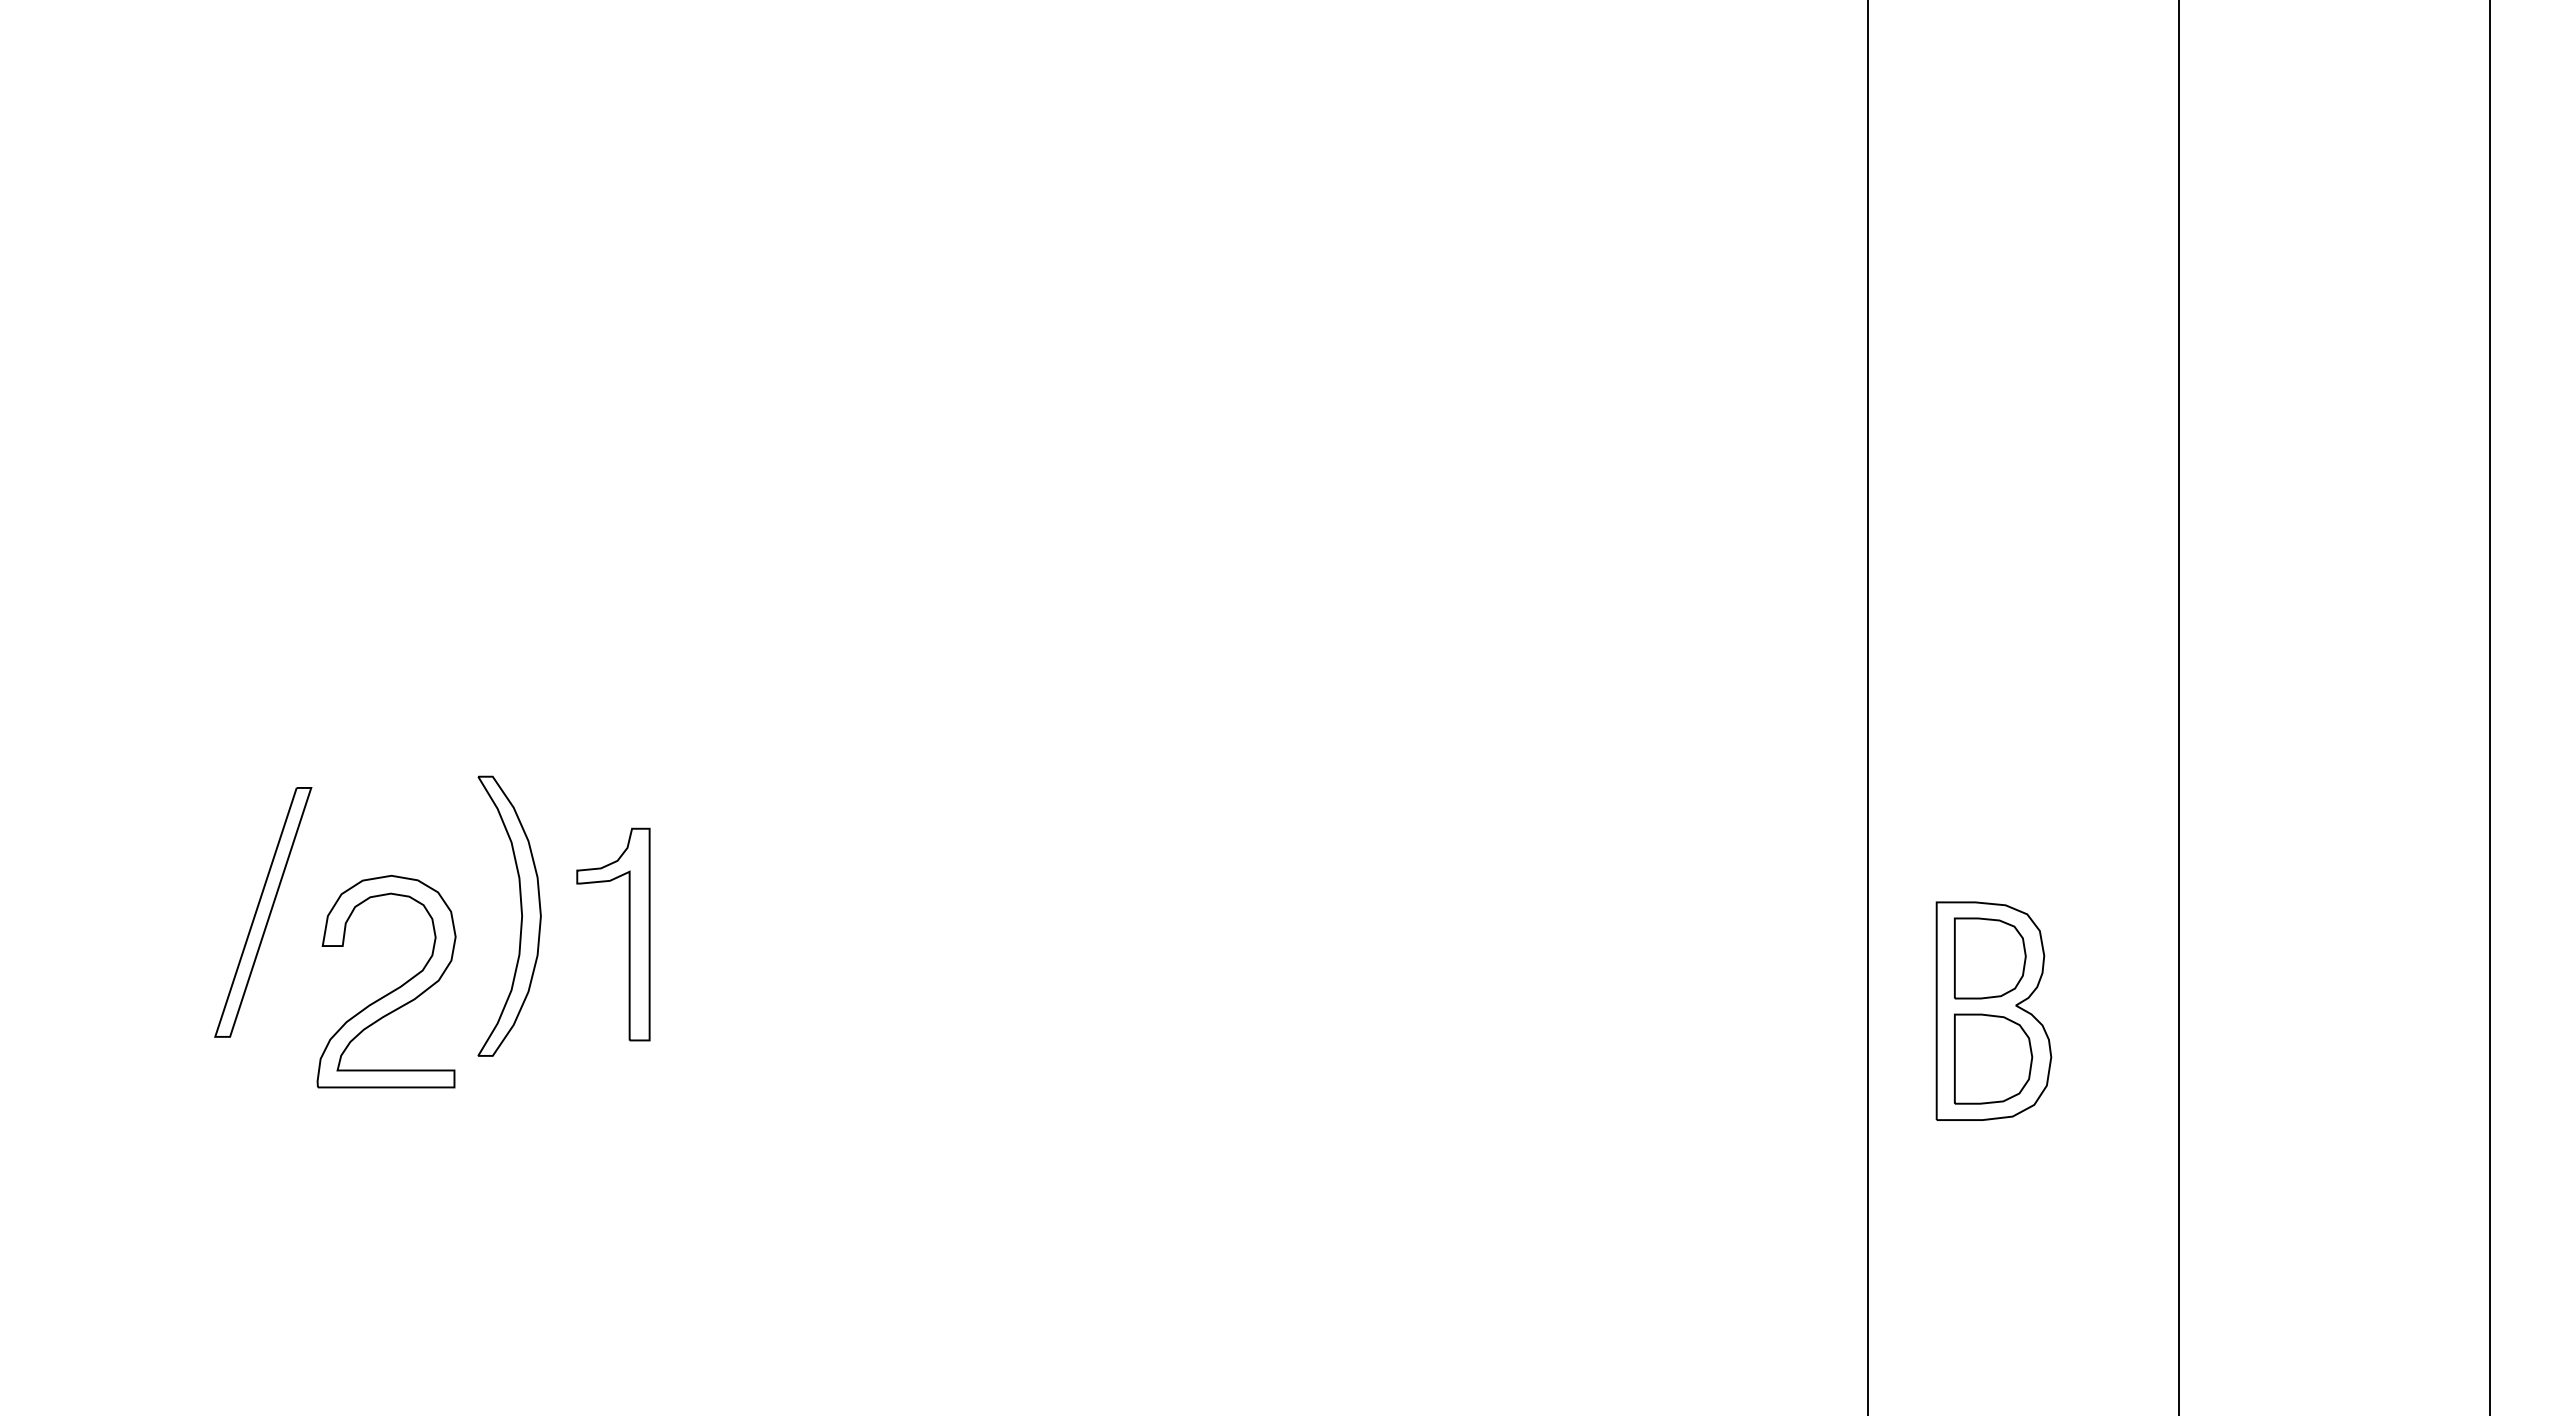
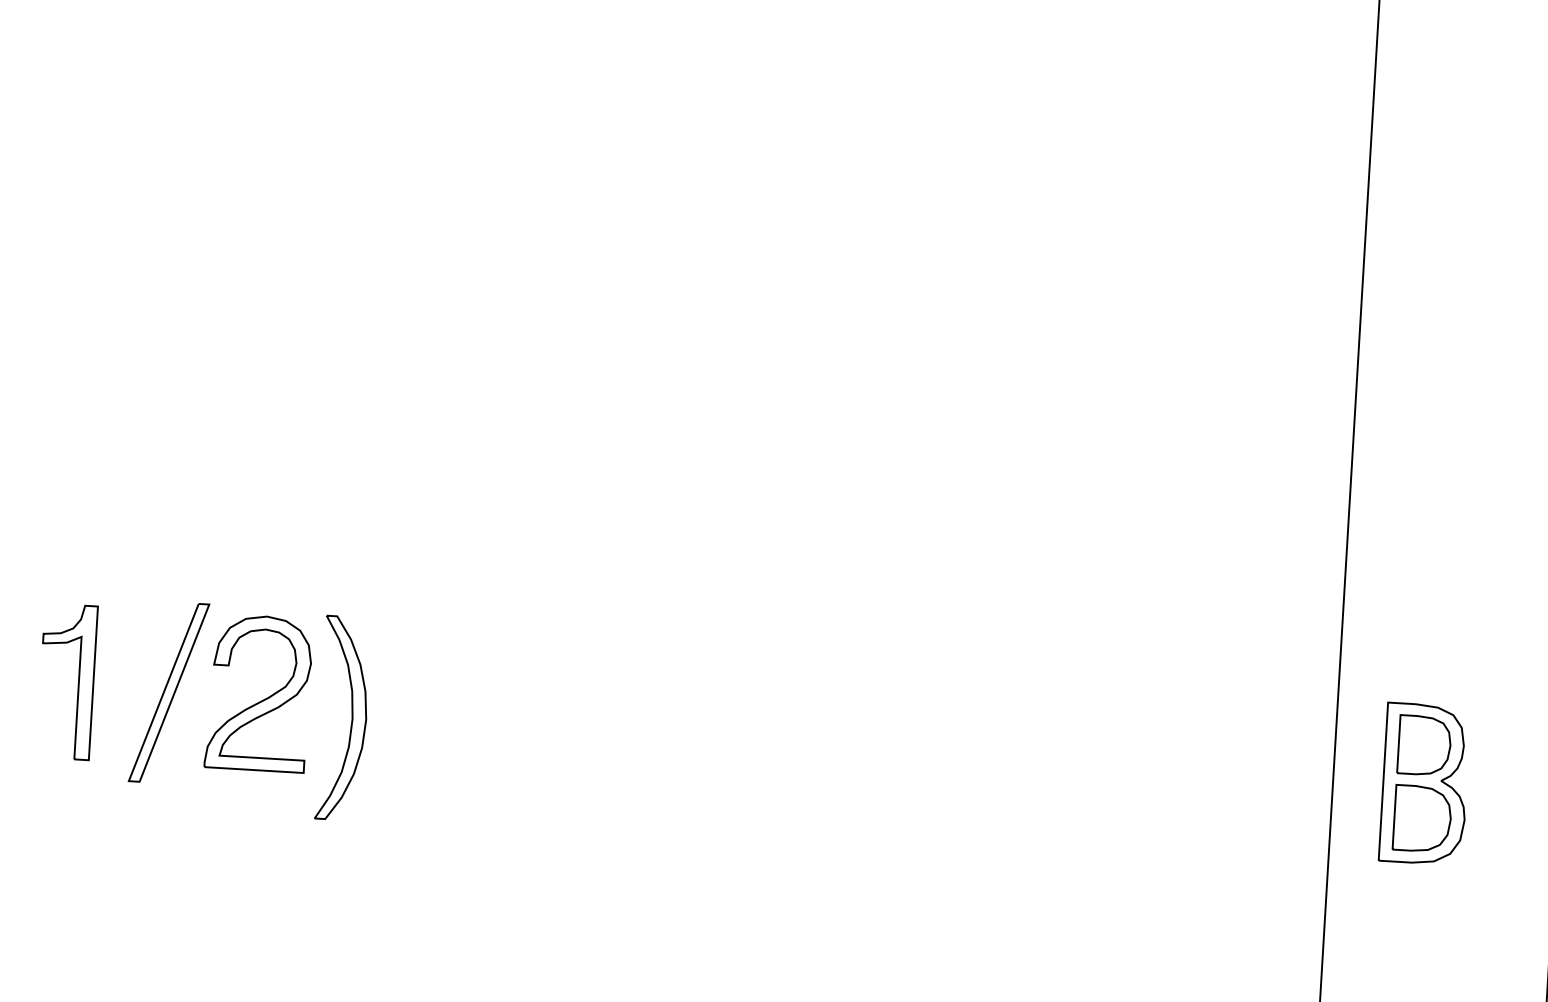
part: (520, 911) -> (351, 715), moved
part: (263, 912) -> (169, 692), moved
part: (628, 934) -> (78, 682), moved

